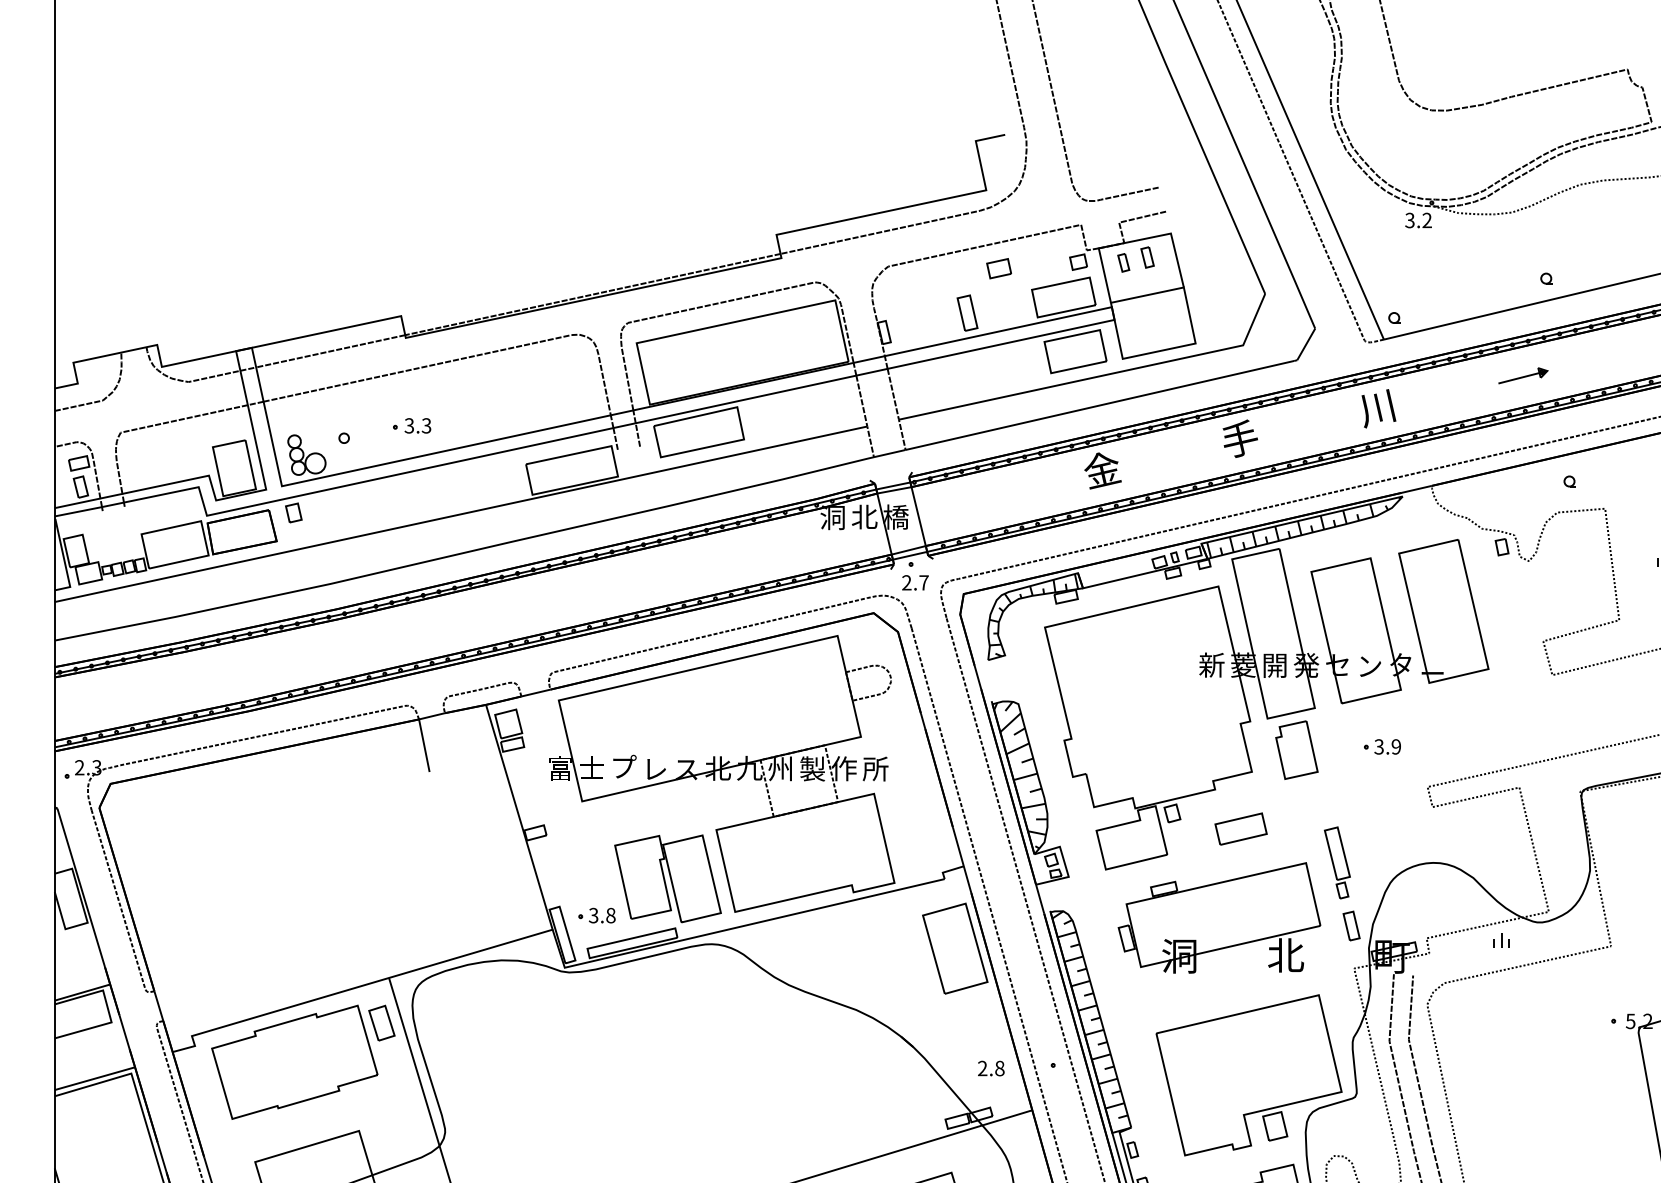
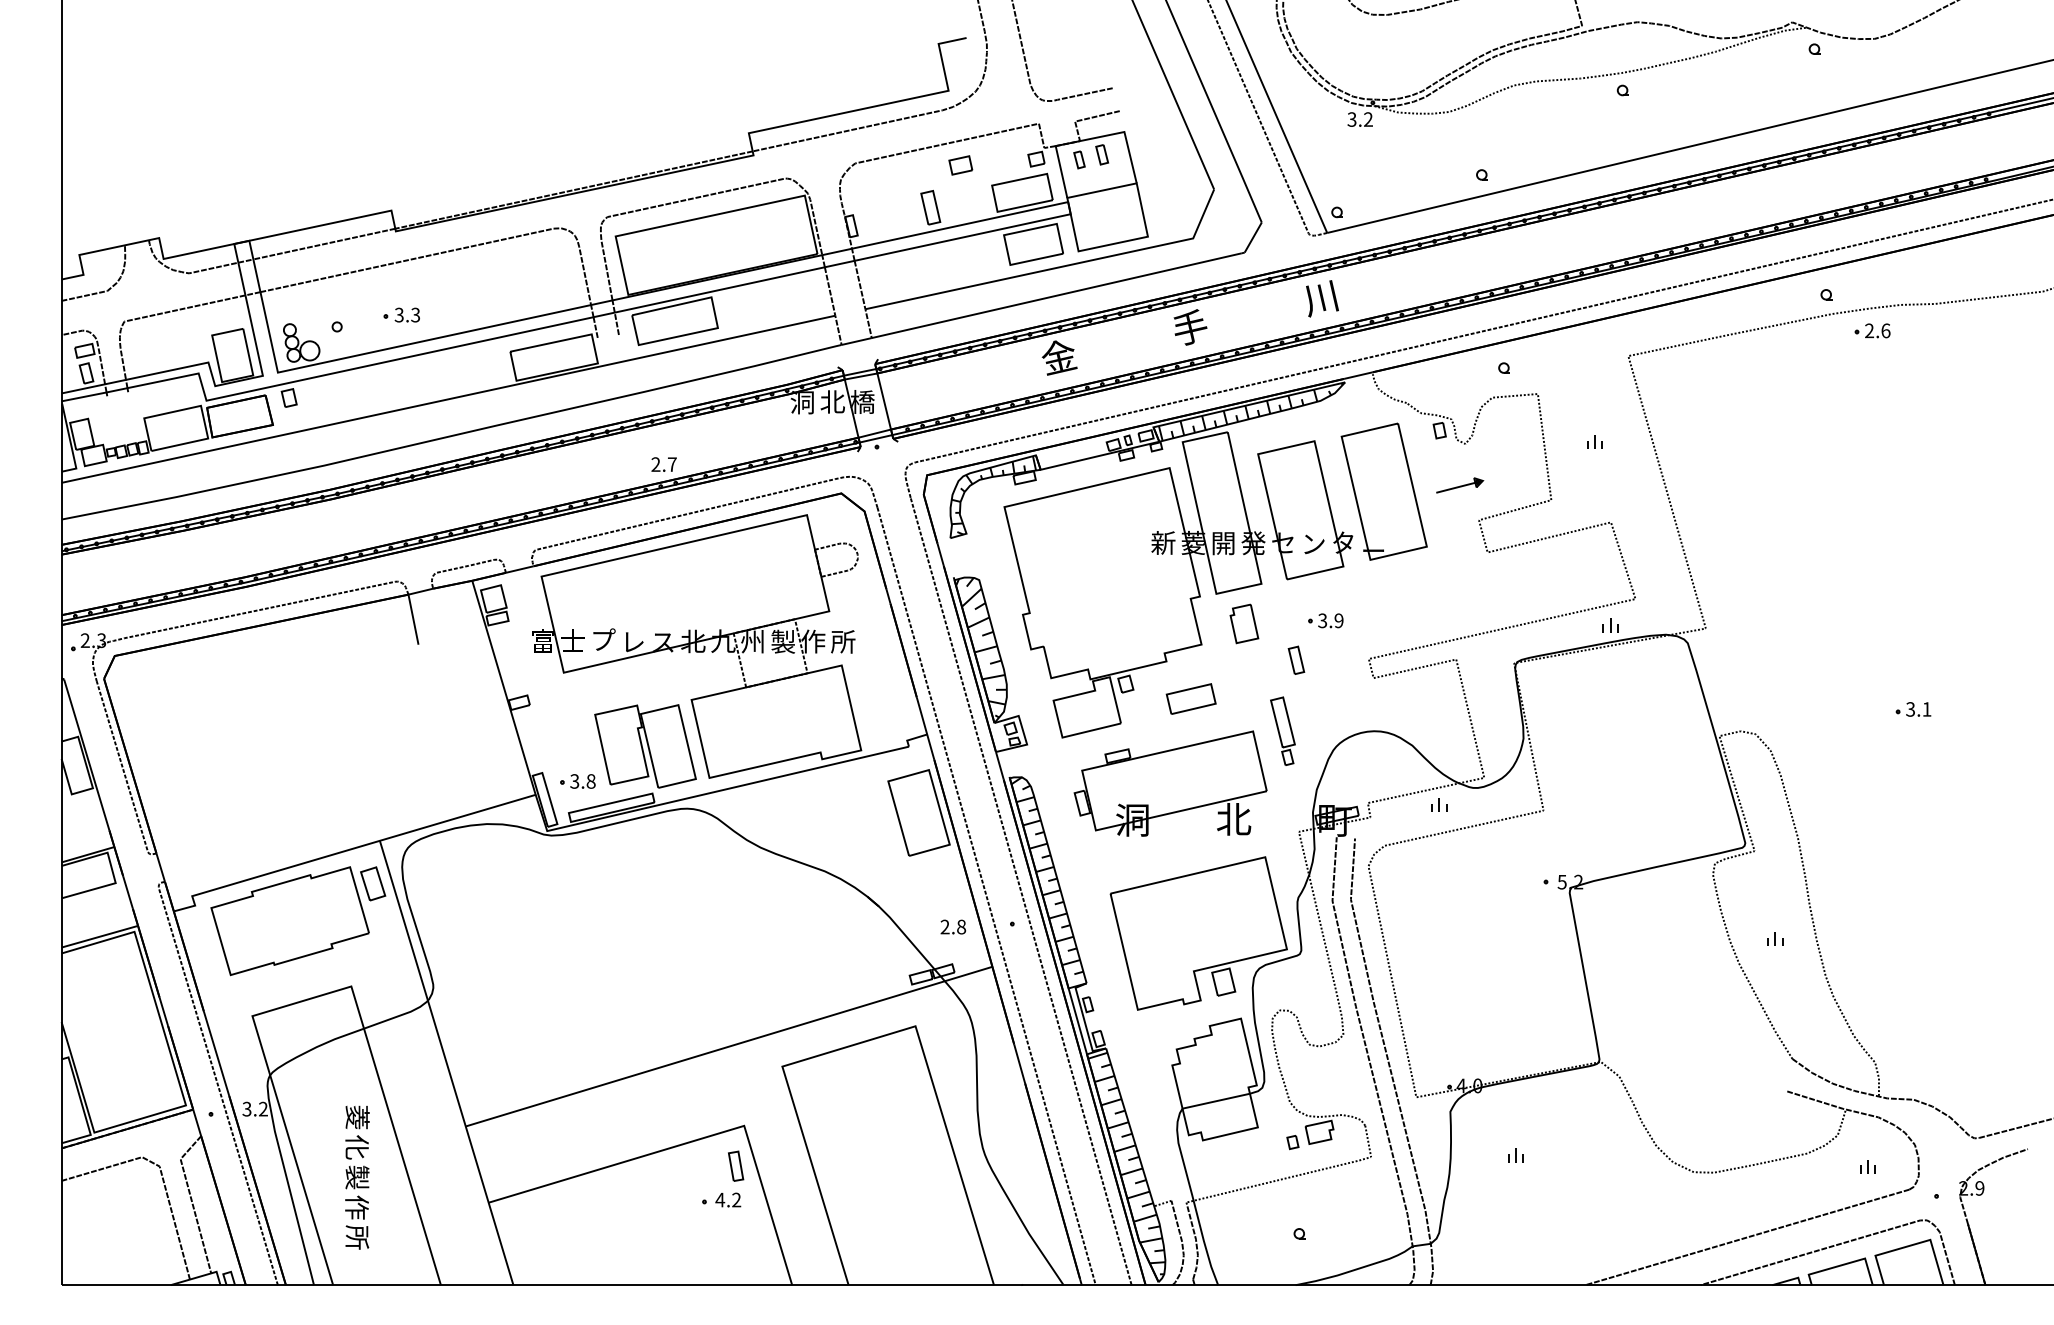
part: (1523, 375) -> (1460, 485), moved
text: (914, 582) -> (663, 464), moved
part: (1297, 749) -> (1244, 623), size x0.7
part: (1351, 925) -> (1296, 659), moved

